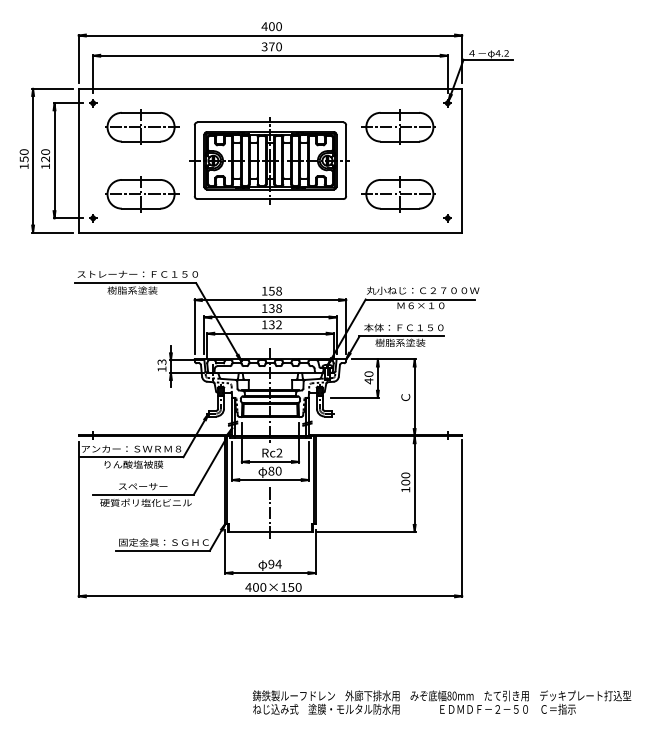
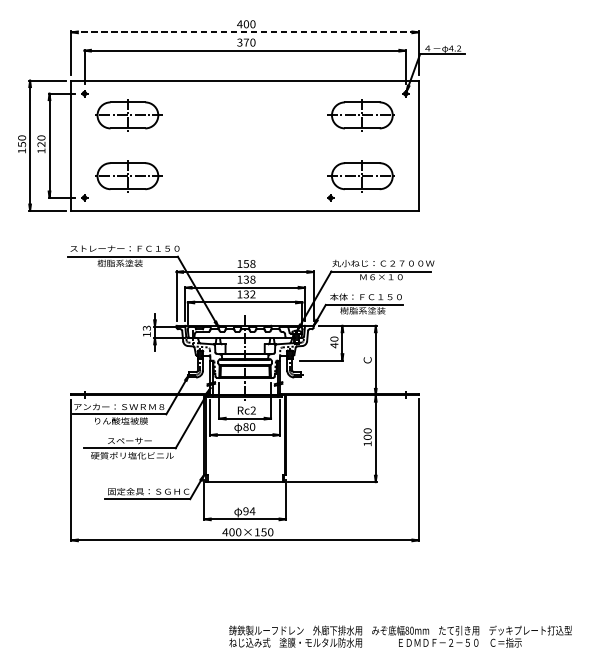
line: (270, 35) -> (245, 32), solid -> dashed
part: (269, 160) -> (244, 145), removed
part: (447, 218) -> (330, 198), moved
line: (270, 513) -> (245, 465), removed

